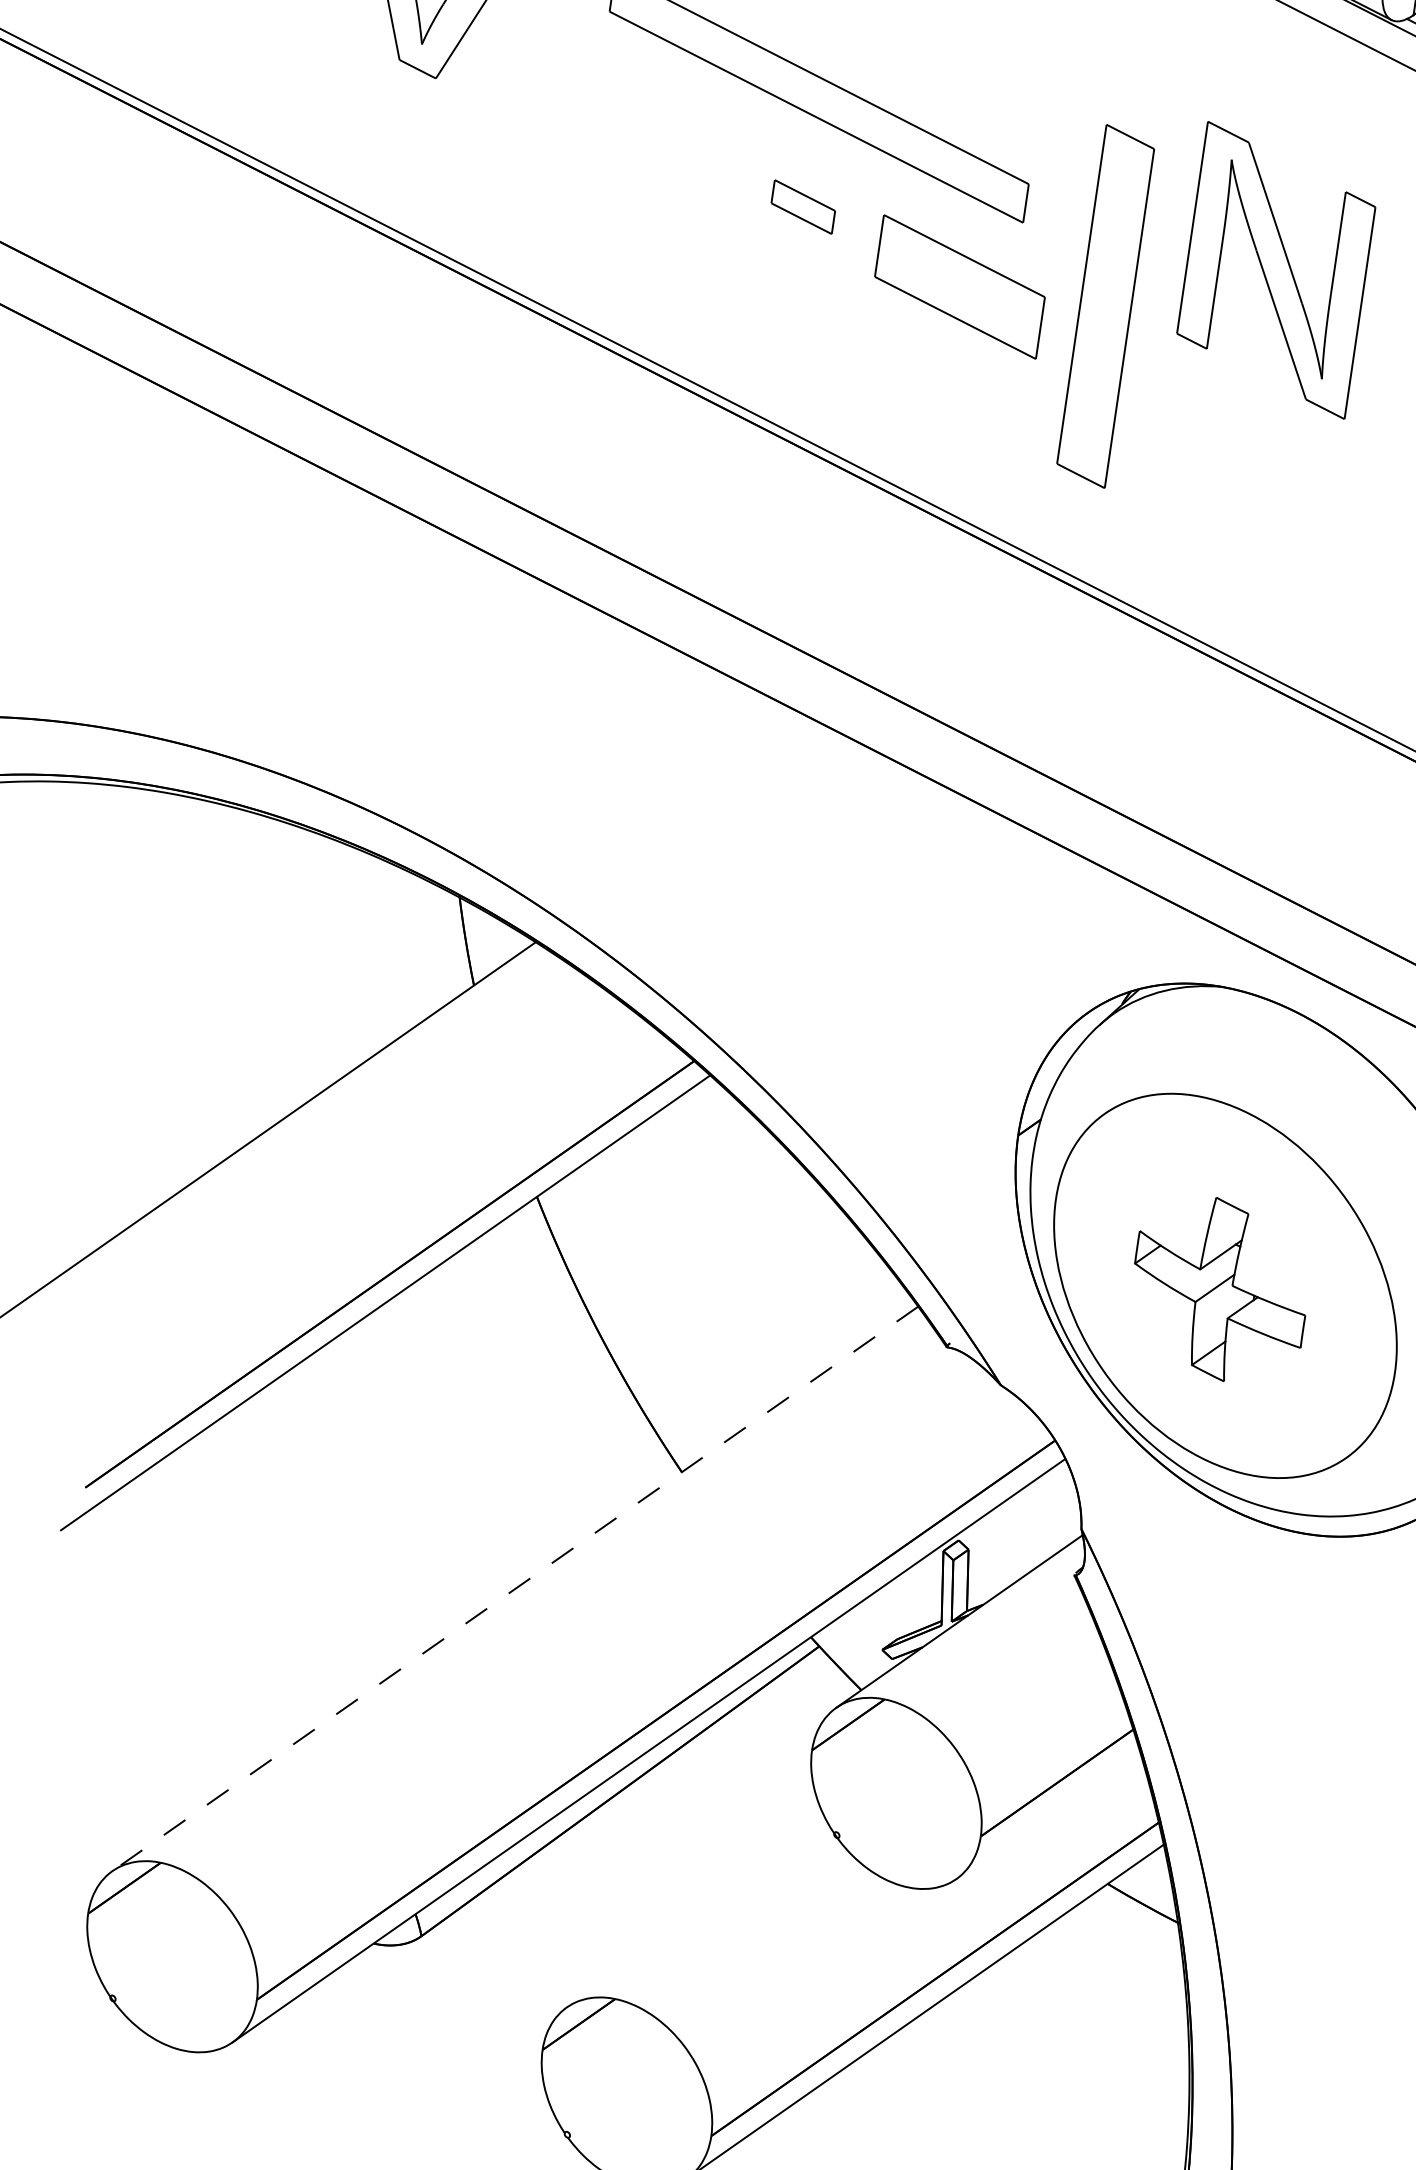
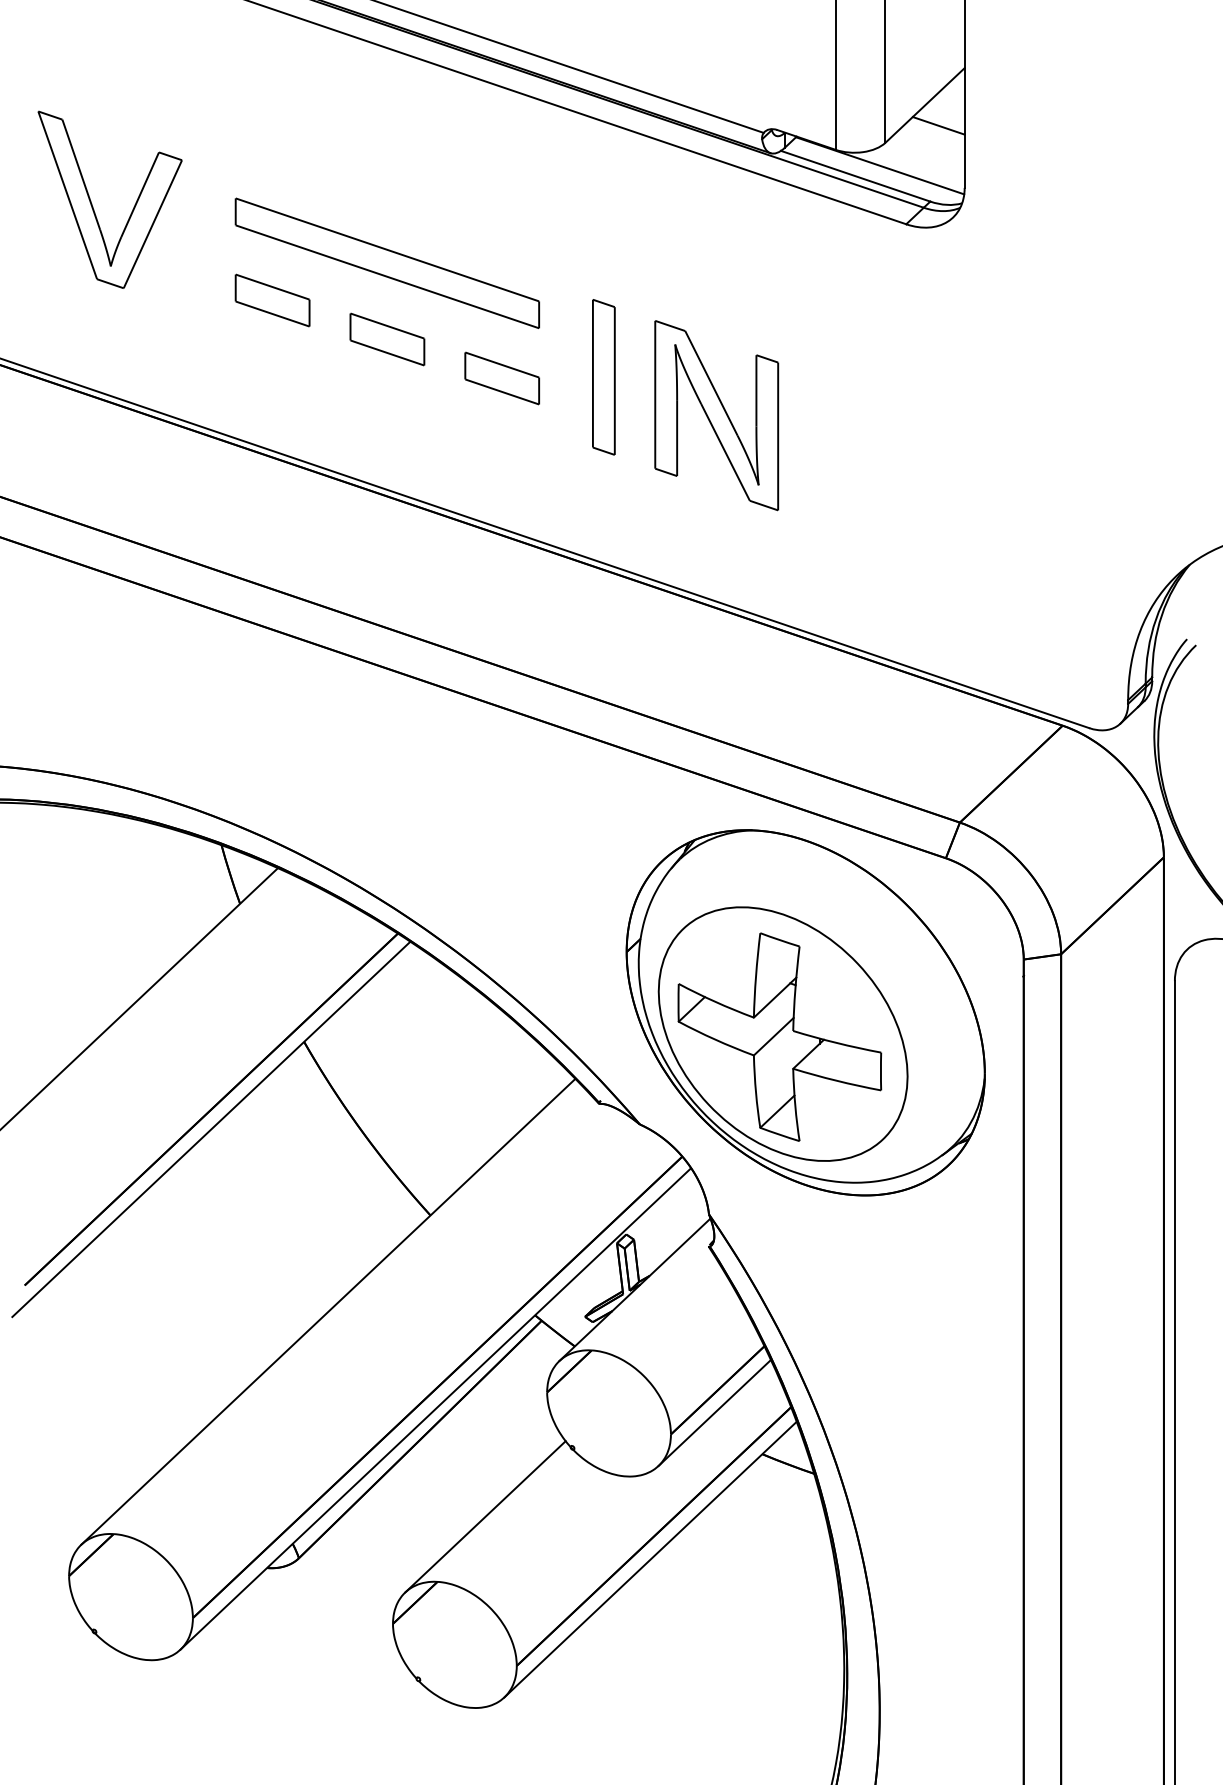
part: (646, 127) -> (272, 300), added
part: (803, 207) -> (387, 339), size x1.67
part: (1275, 270) -> (716, 415), moved
part: (958, 286) -> (501, 378), size x0.62
part: (1105, 306) -> (603, 377), size x0.62
part: (1219, 1288) -> (779, 1036), size x1.67
line: (515, 1589) -> (328, 1312), dashed -> solid
line: (1047, 1814) -> (714, 1412), added
line: (697, 1915) -> (485, 1516), added

